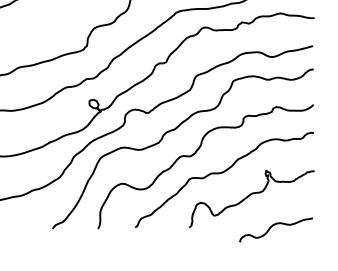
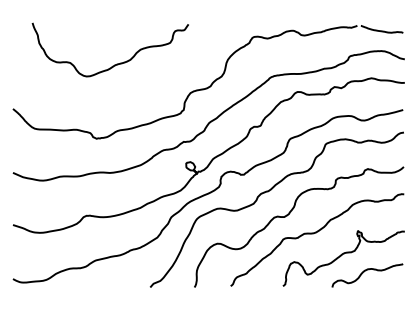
curve: (273, 226) -> (364, 272), moved

